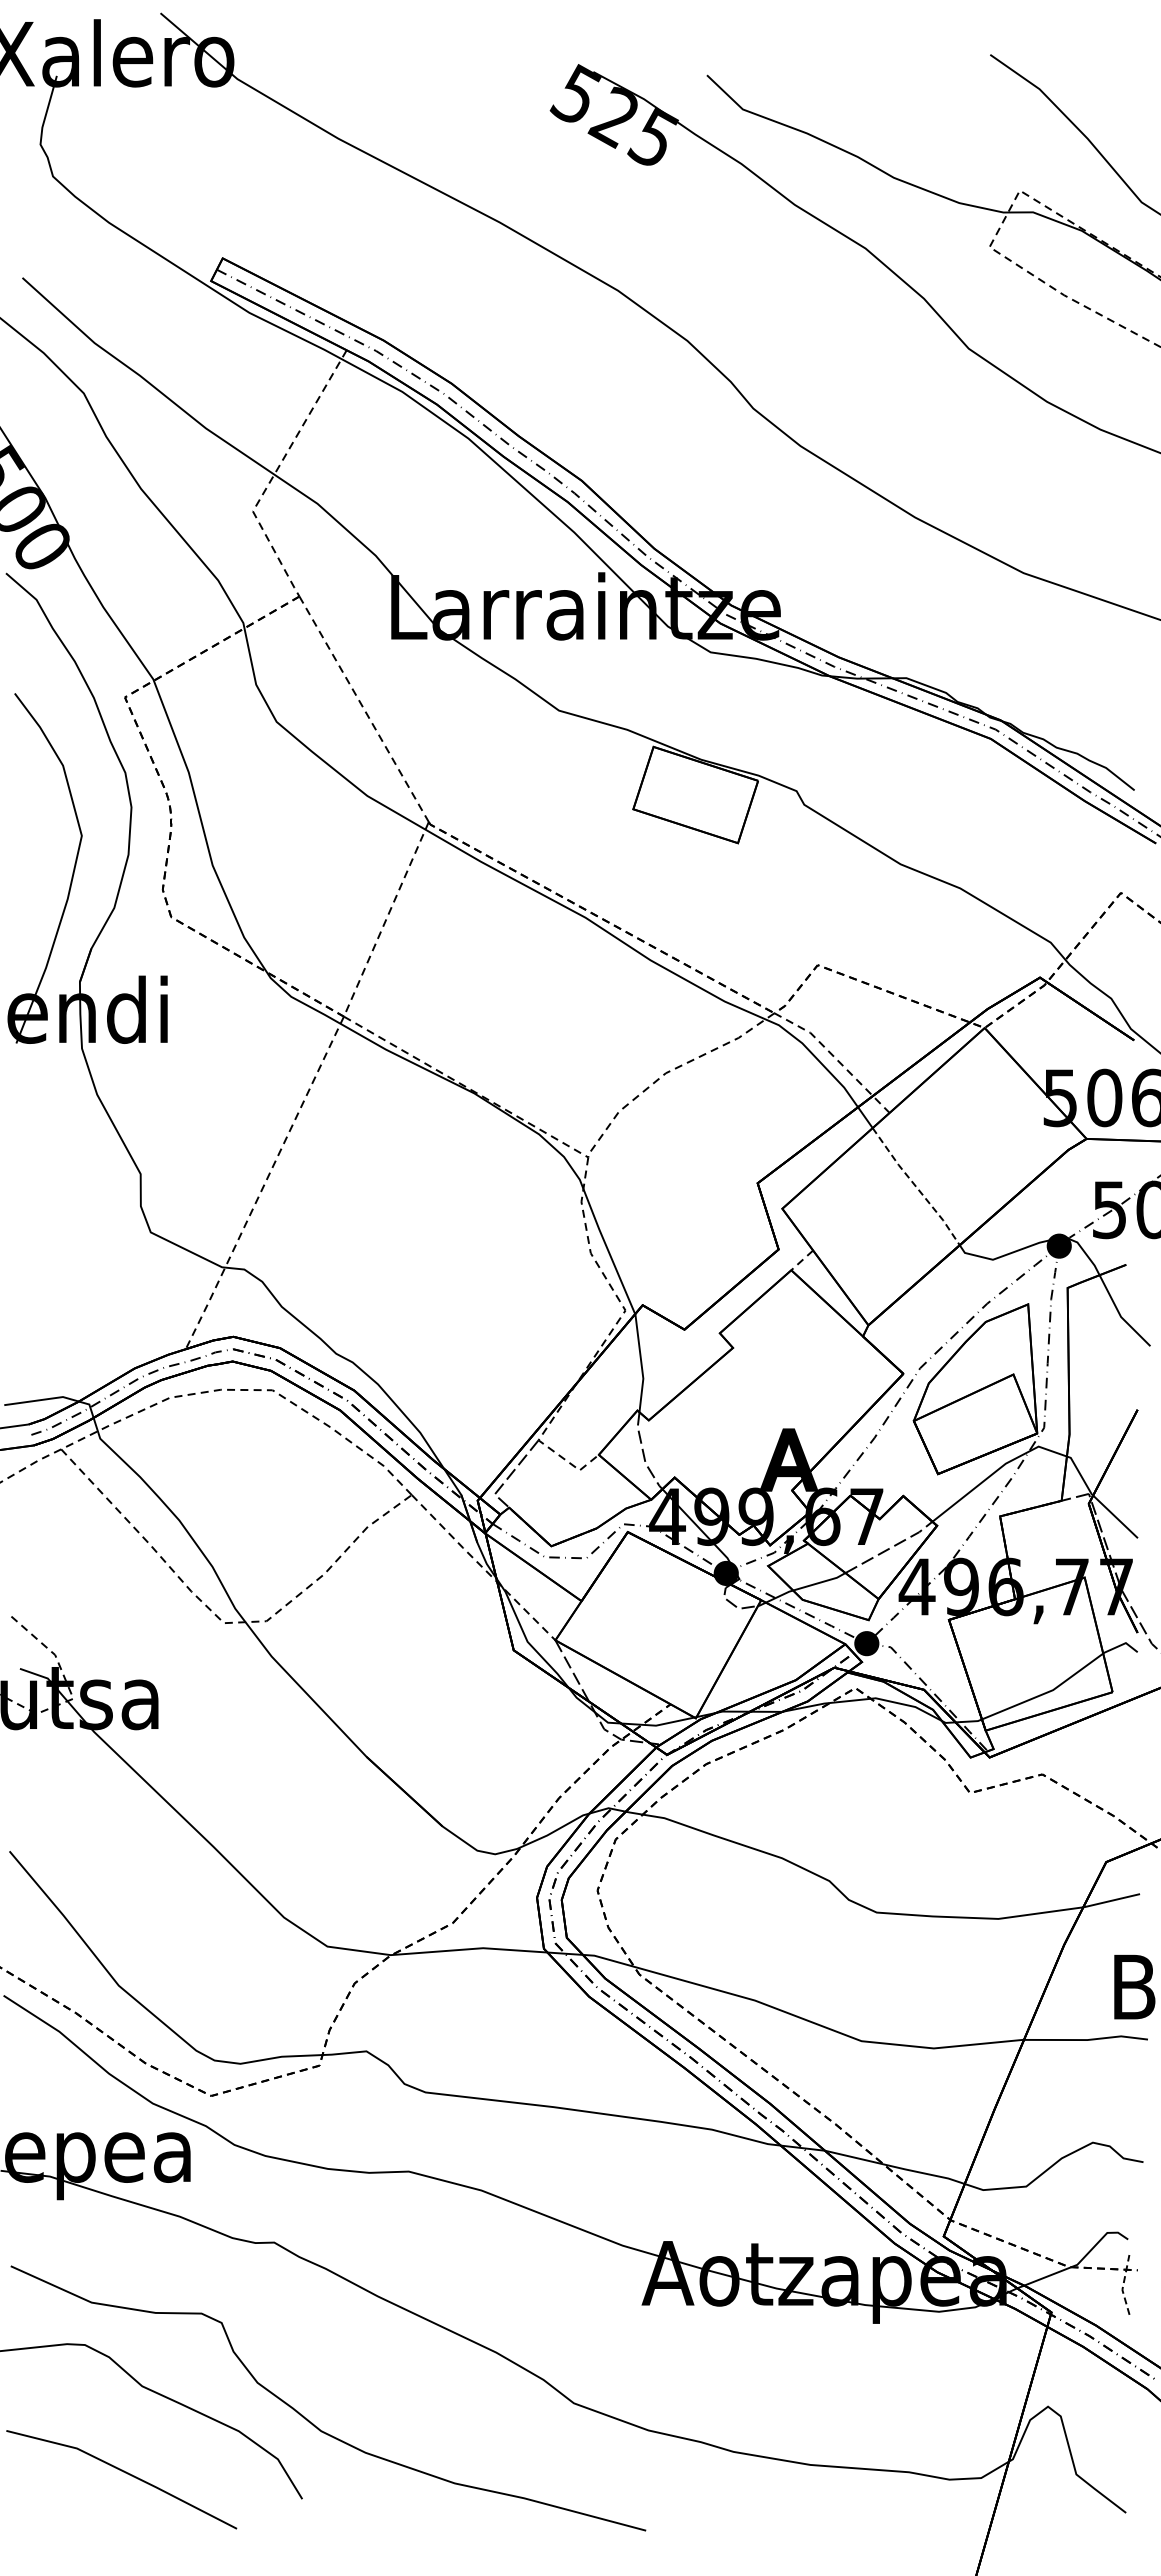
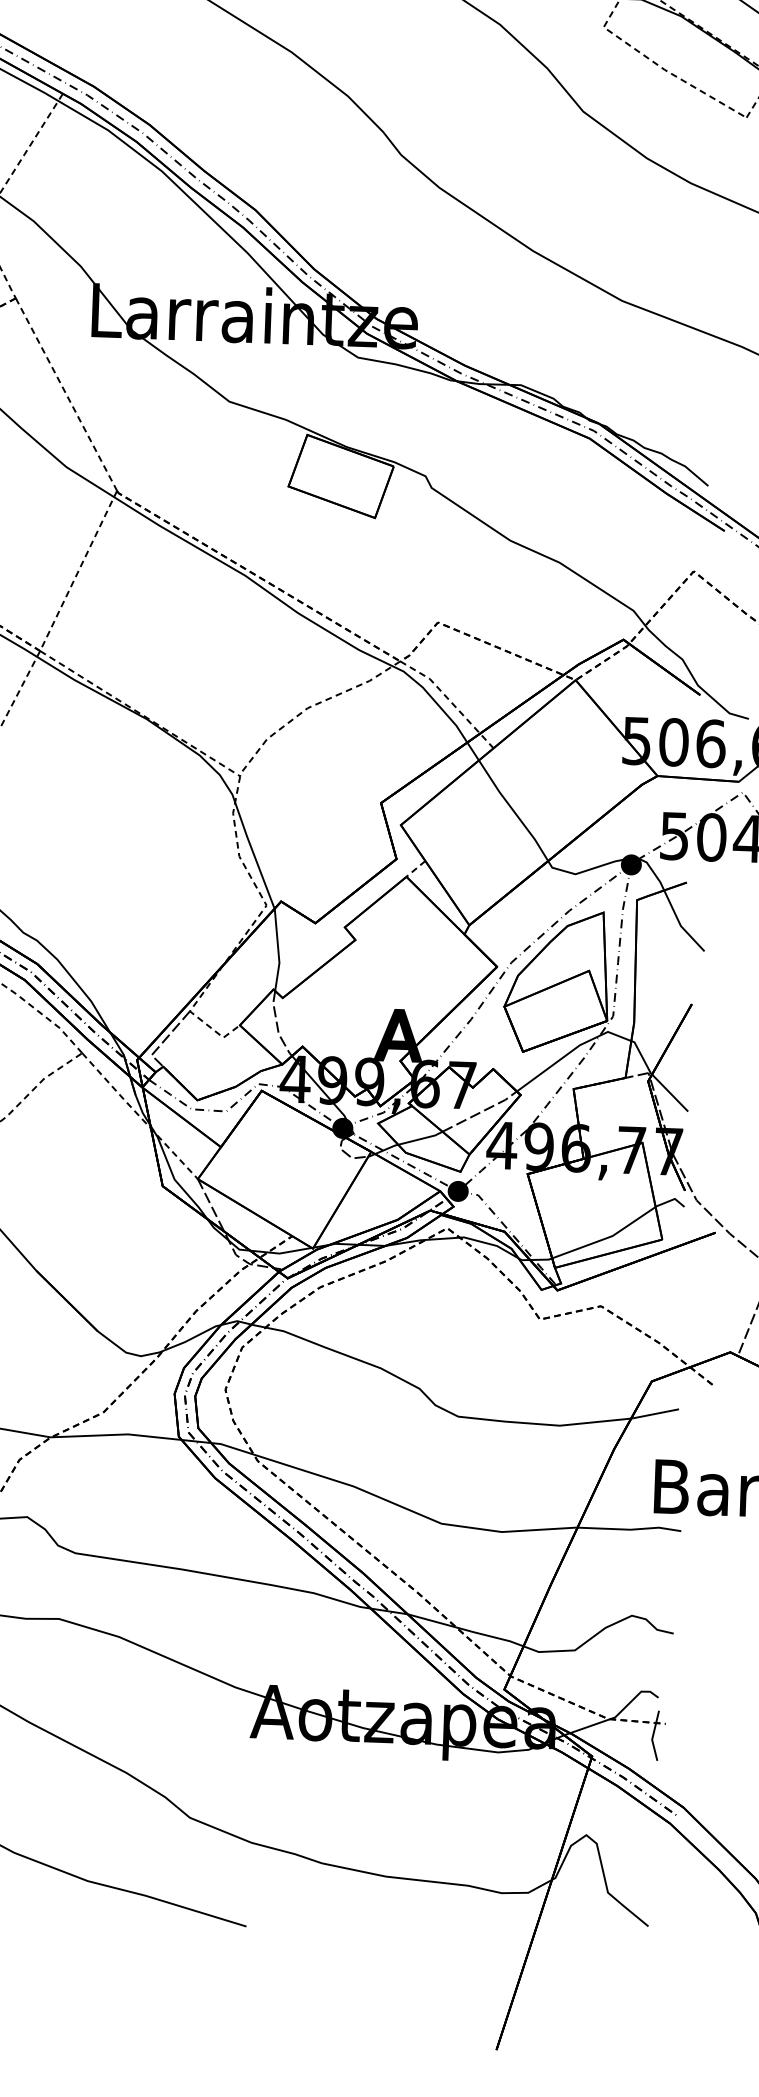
line: (915, 1186) -> (512, 810), dashed -> solid
line: (1123, 2285) -> (653, 1736), dashed -> solid

